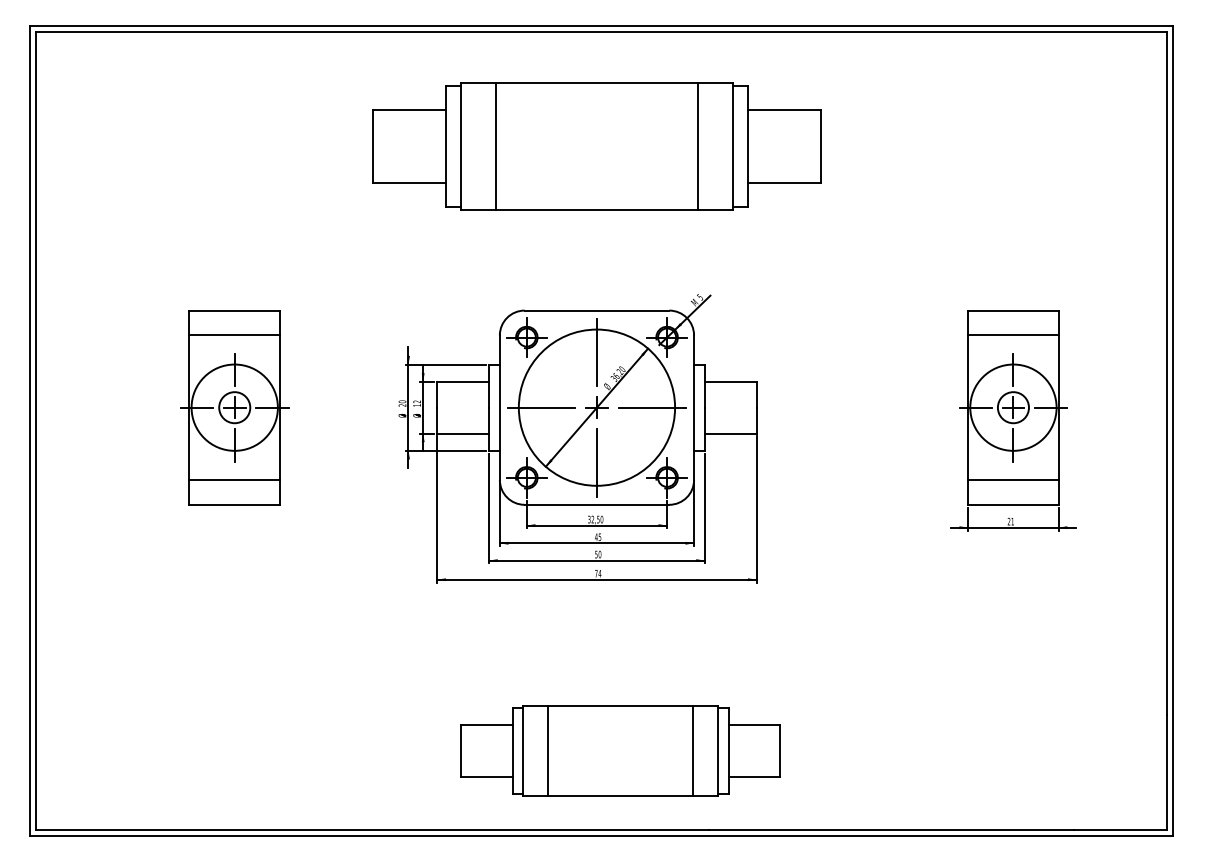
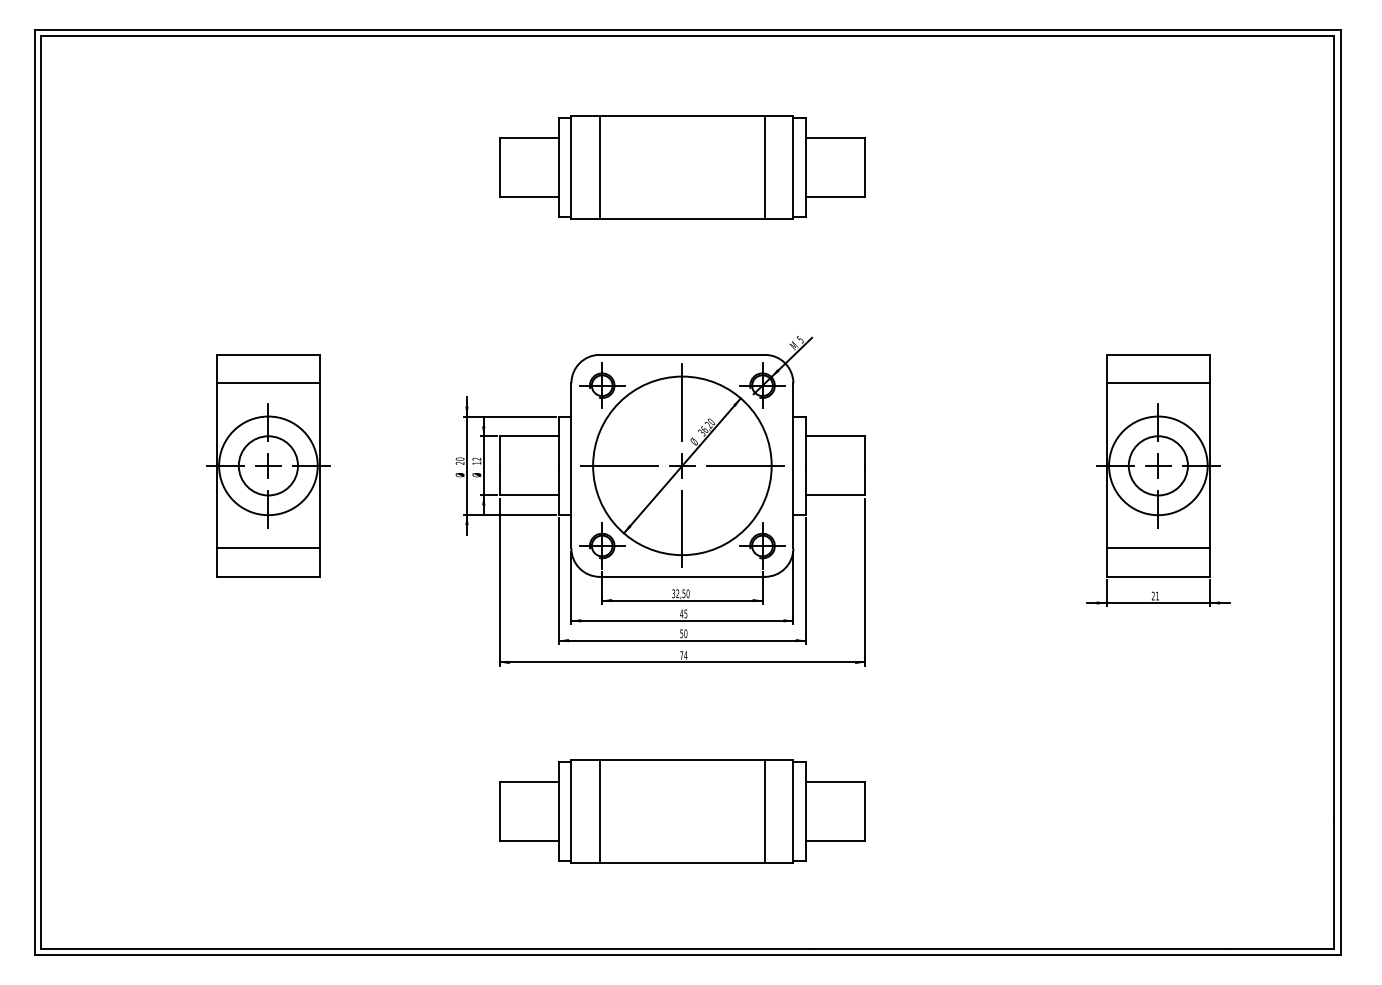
part: (597, 146) -> (682, 167), size x0.71
circle: (234, 407) -> (268, 465), size x1.67
circle: (1012, 407) -> (1157, 465), size x1.67
part: (620, 751) -> (682, 811), moved

